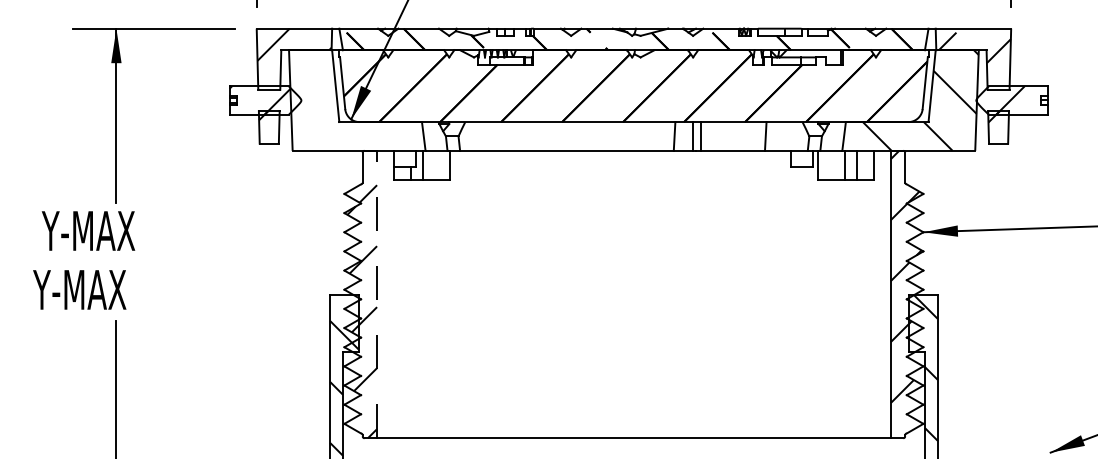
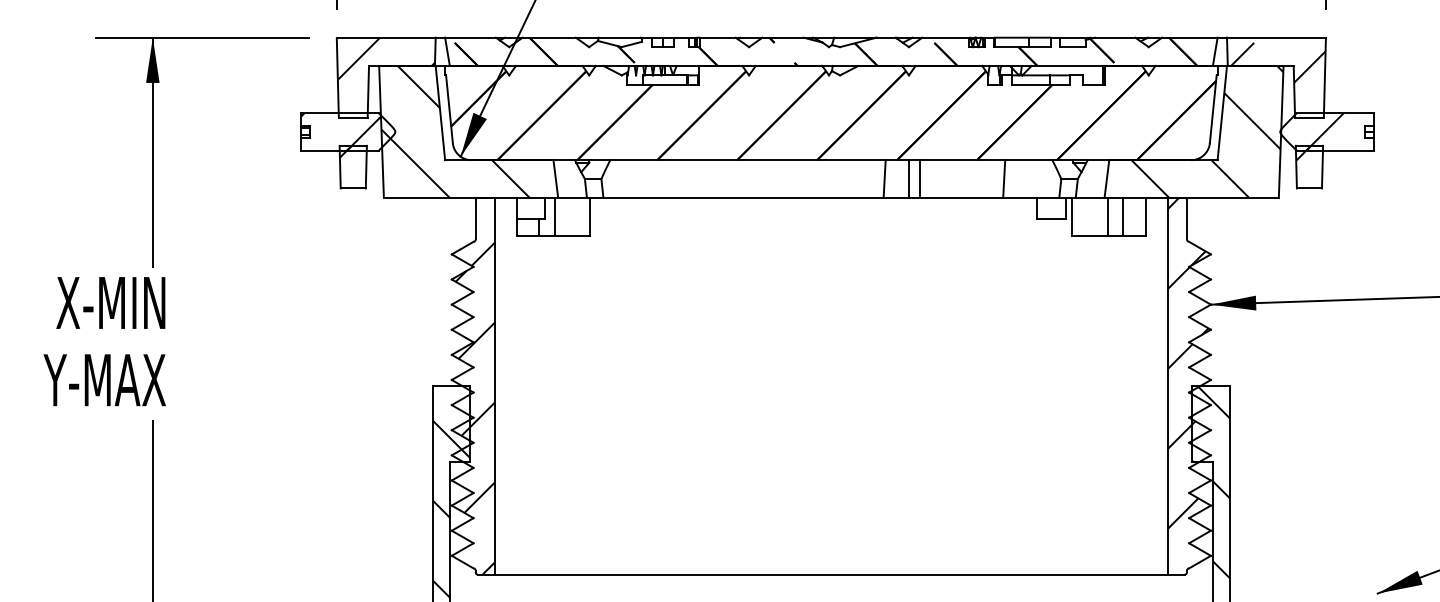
hatch: (346, 100) -> (454, 131), added
text: (88, 230) -> (116, 302), Y-MAX -> X-MIN
line: (377, 294) -> (495, 386), dashed -> solid

